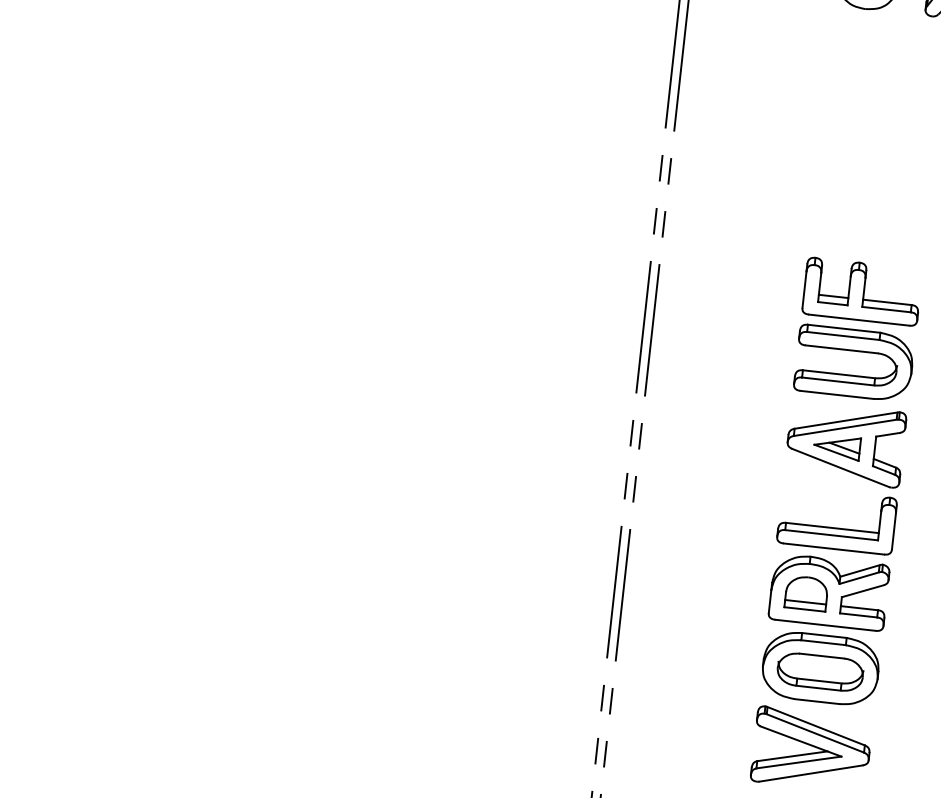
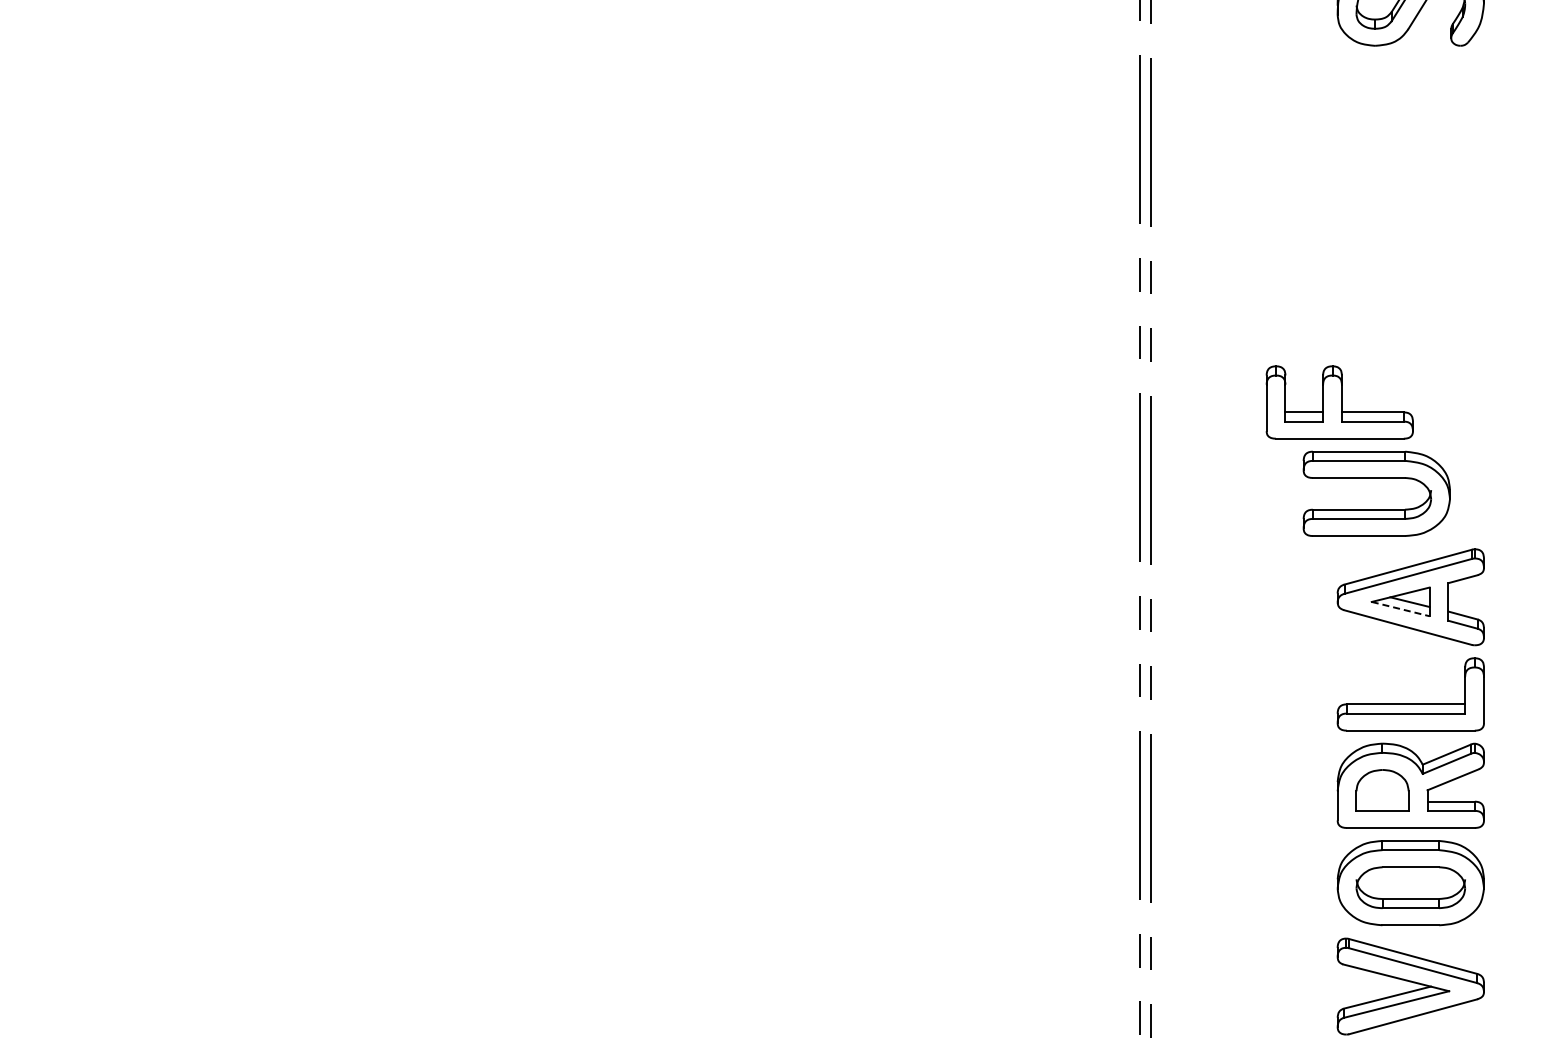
part: (862, 291) -> (1339, 402), moved
part: (855, 351) -> (1376, 478), moved
line: (836, 453) -> (1400, 609), solid -> dashed
line: (805, 602) -> (1382, 801), removed

